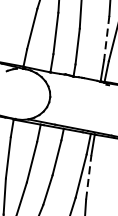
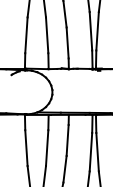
line: (106, 38) -> (90, 31), dashed -> solid
line: (88, 176) -> (97, 151), dashed -> solid

